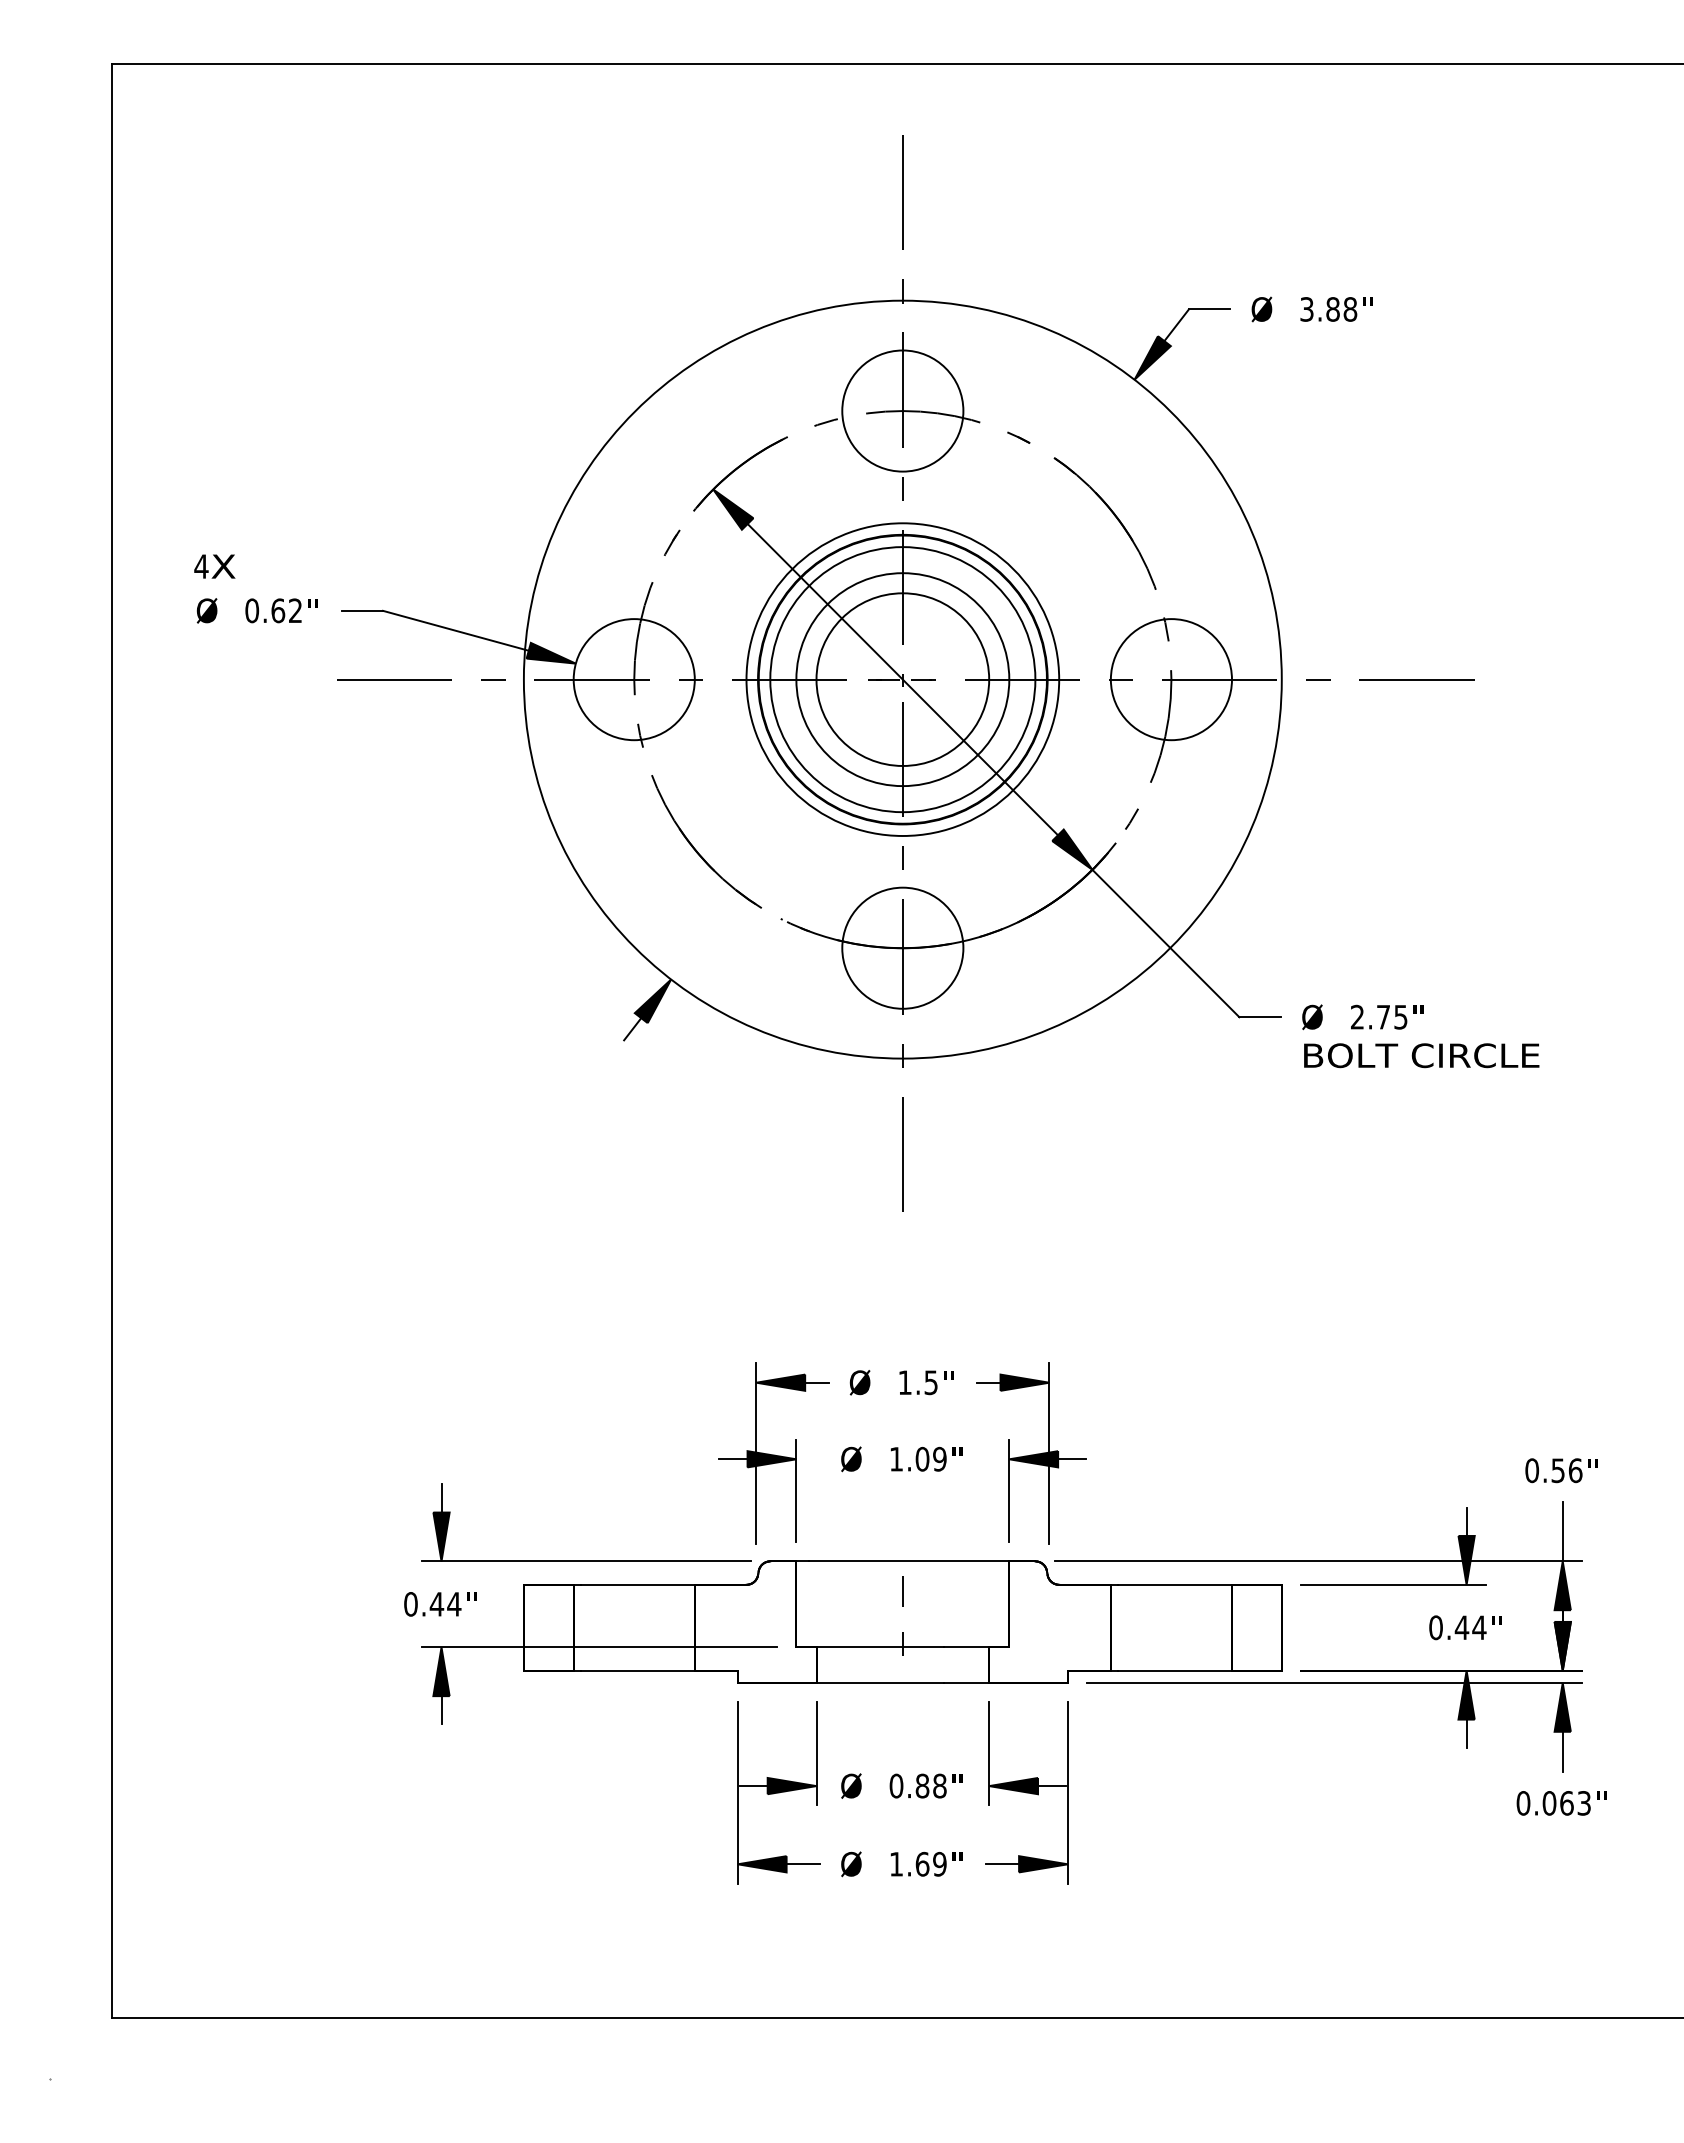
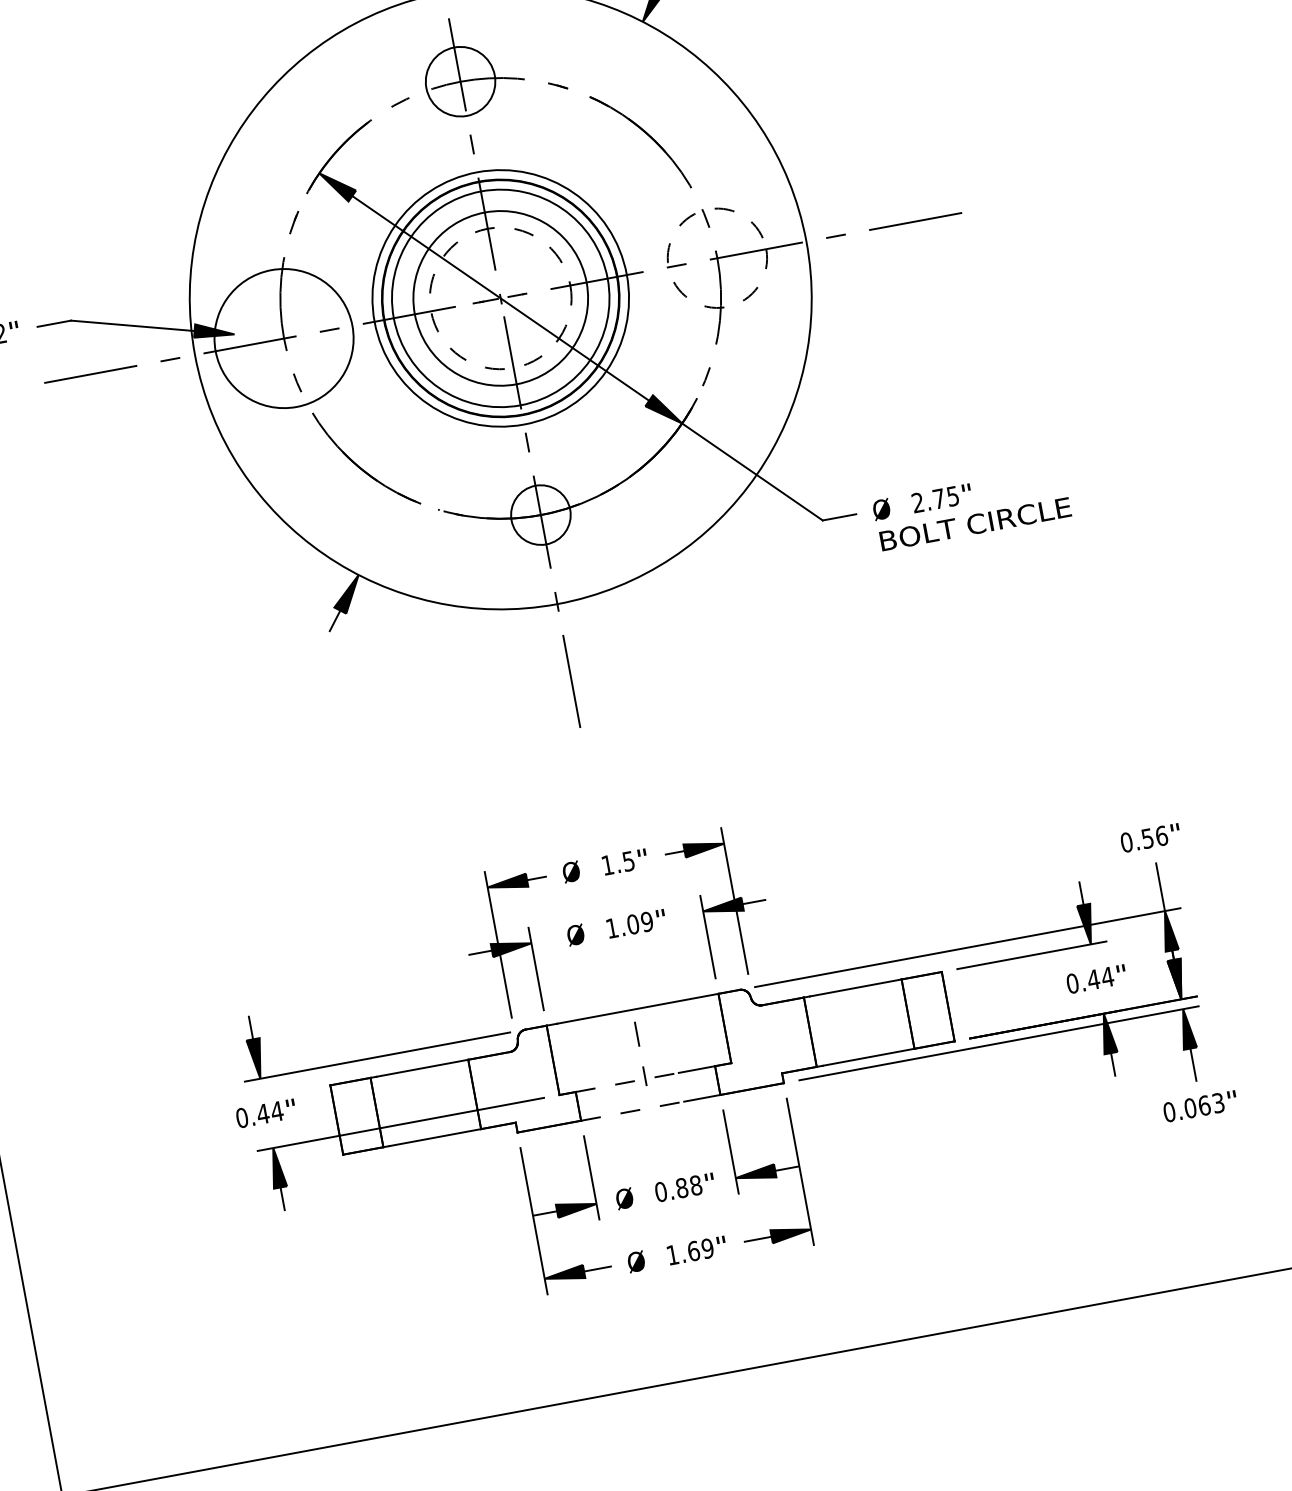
circle: (902, 410) -> (460, 81), size x0.7
circle: (633, 679) -> (283, 338), size x1.4
circle: (902, 679) -> (500, 298), solid -> dashed
circle: (1170, 679) -> (716, 258), solid -> dashed
circle: (902, 947) -> (540, 514), size x0.6
line: (880, 1647) -> (627, 1082), solid -> dashed
line: (880, 1682) -> (632, 1110), solid -> dashed

